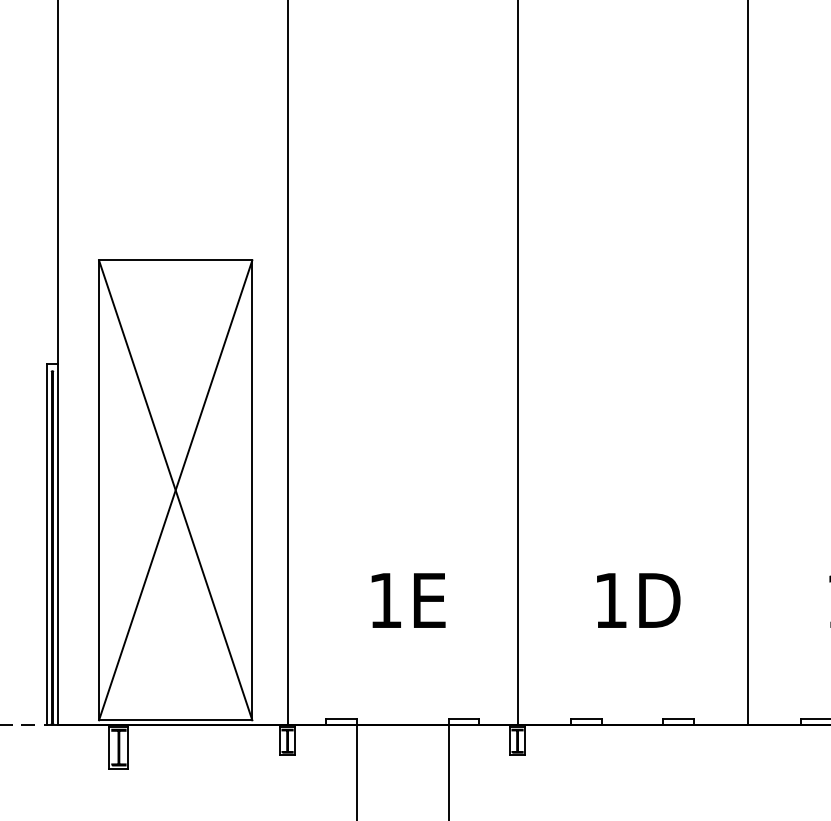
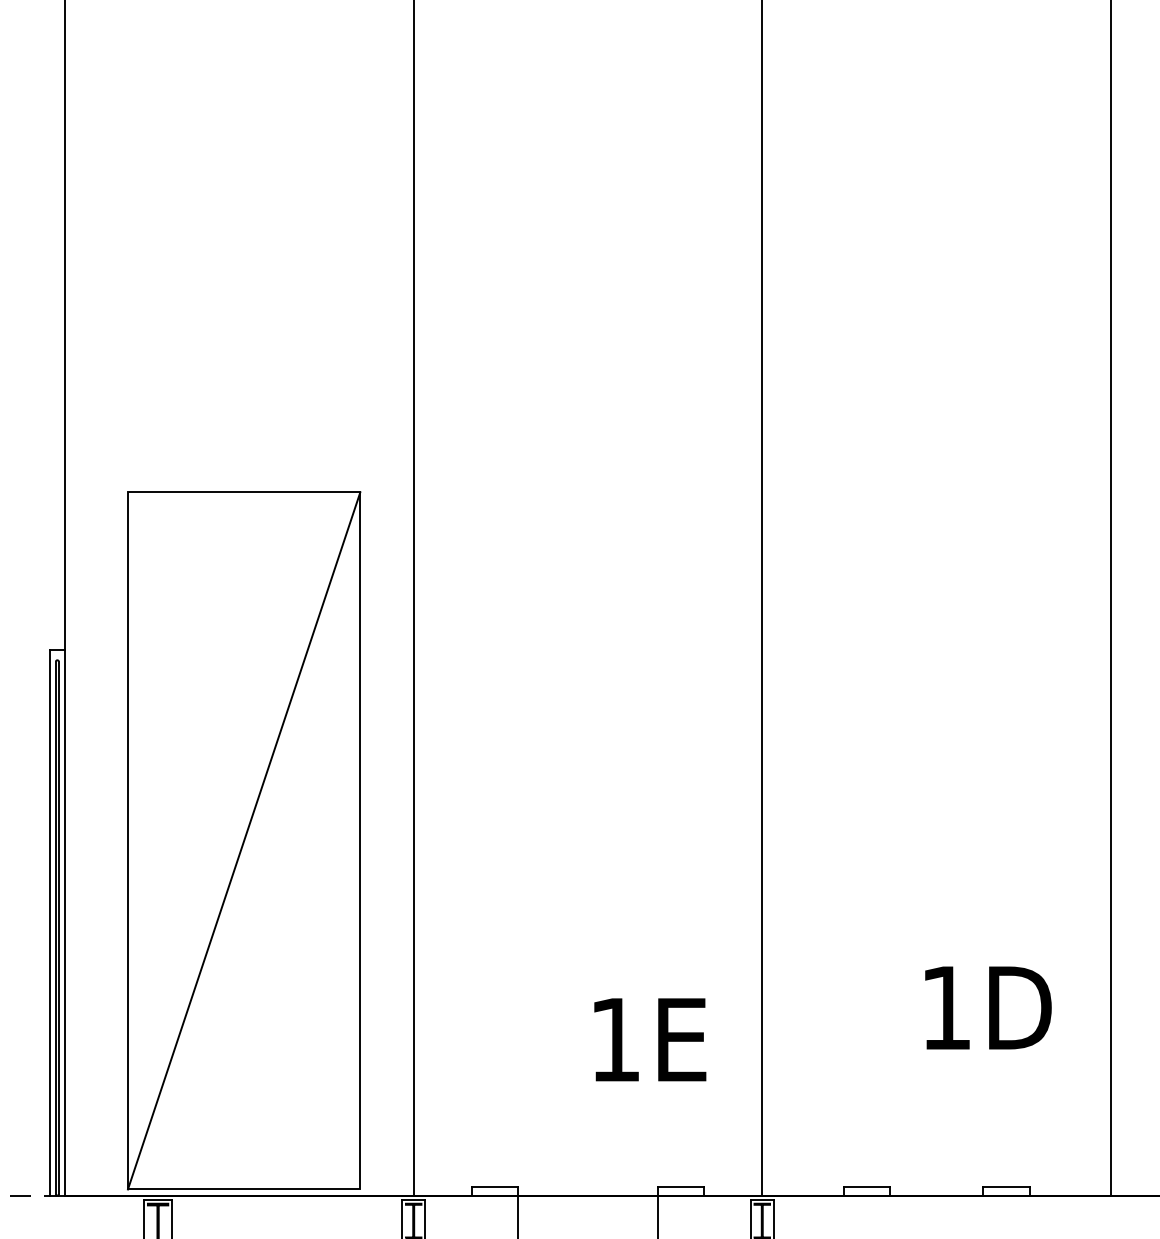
line: (175, 490) -> (243, 841), removed
text: (408, 600) -> (650, 1039), moved
text: (638, 600) -> (988, 1007), moved

